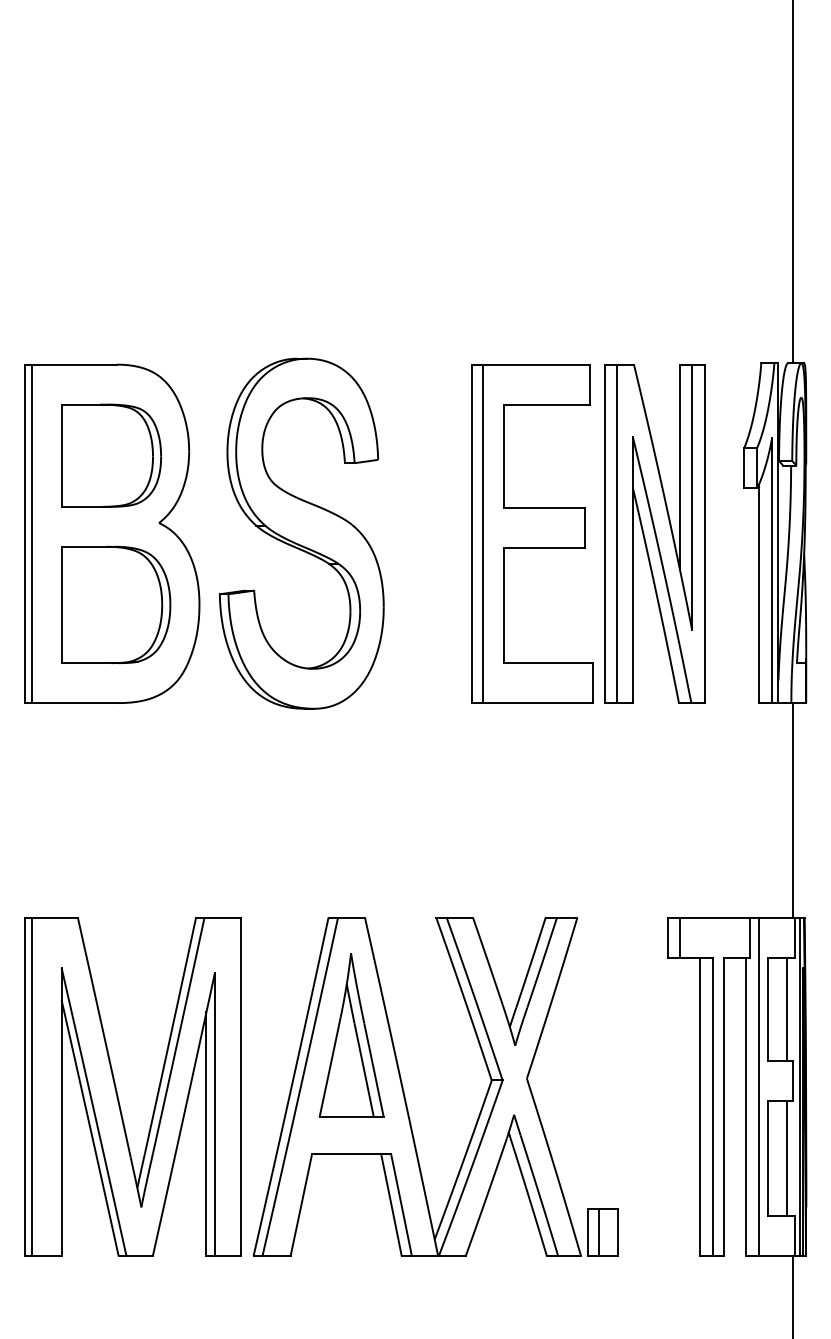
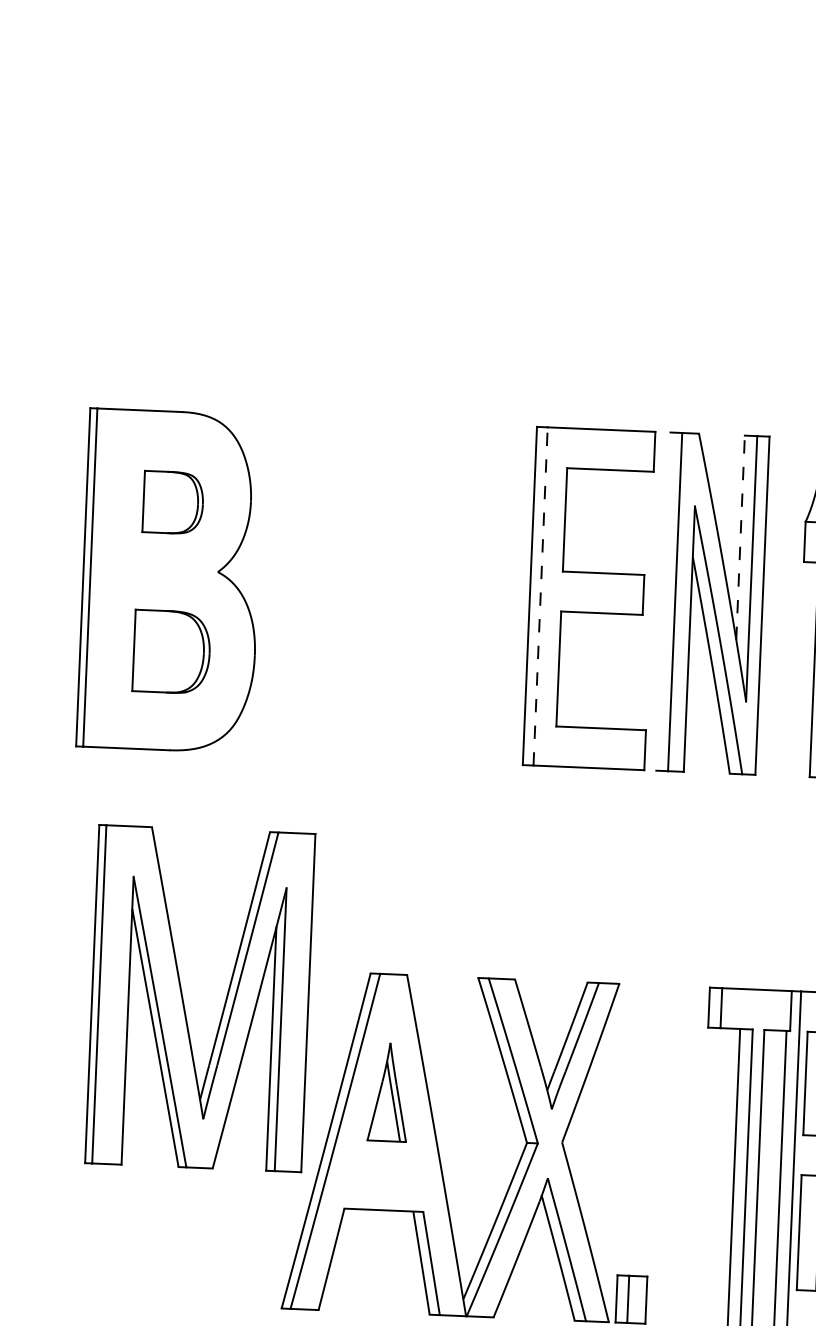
part: (111, 455) -> (173, 502), size x0.6
line: (679, 466) -> (740, 537), solid -> dashed
part: (301, 533) -> (359, 588), removed
line: (482, 533) -> (540, 596), solid -> dashed
line: (605, 533) -> (663, 601), removed
part: (116, 604) -> (171, 651), size x0.7
part: (351, 1035) -> (388, 1092), size x0.6
part: (117, 1091) -> (184, 1002), moved

